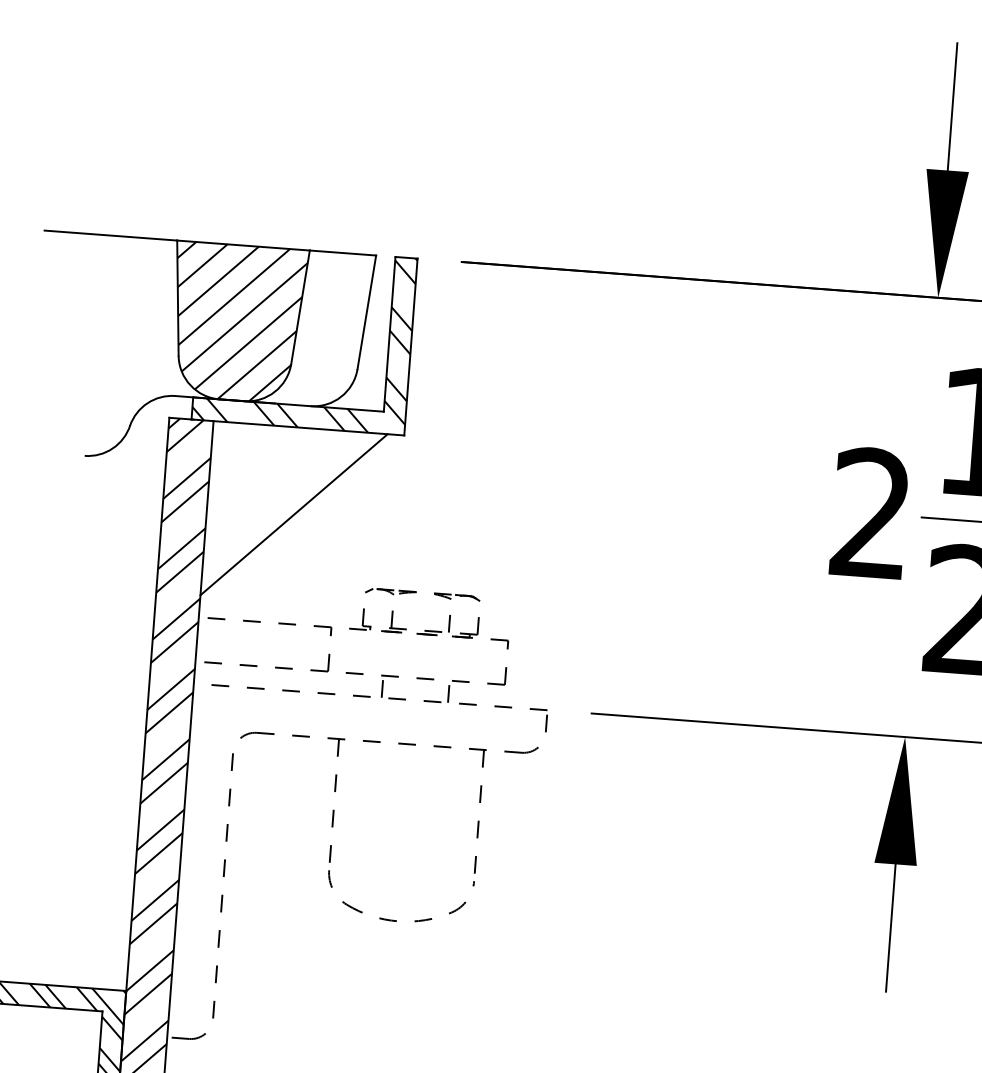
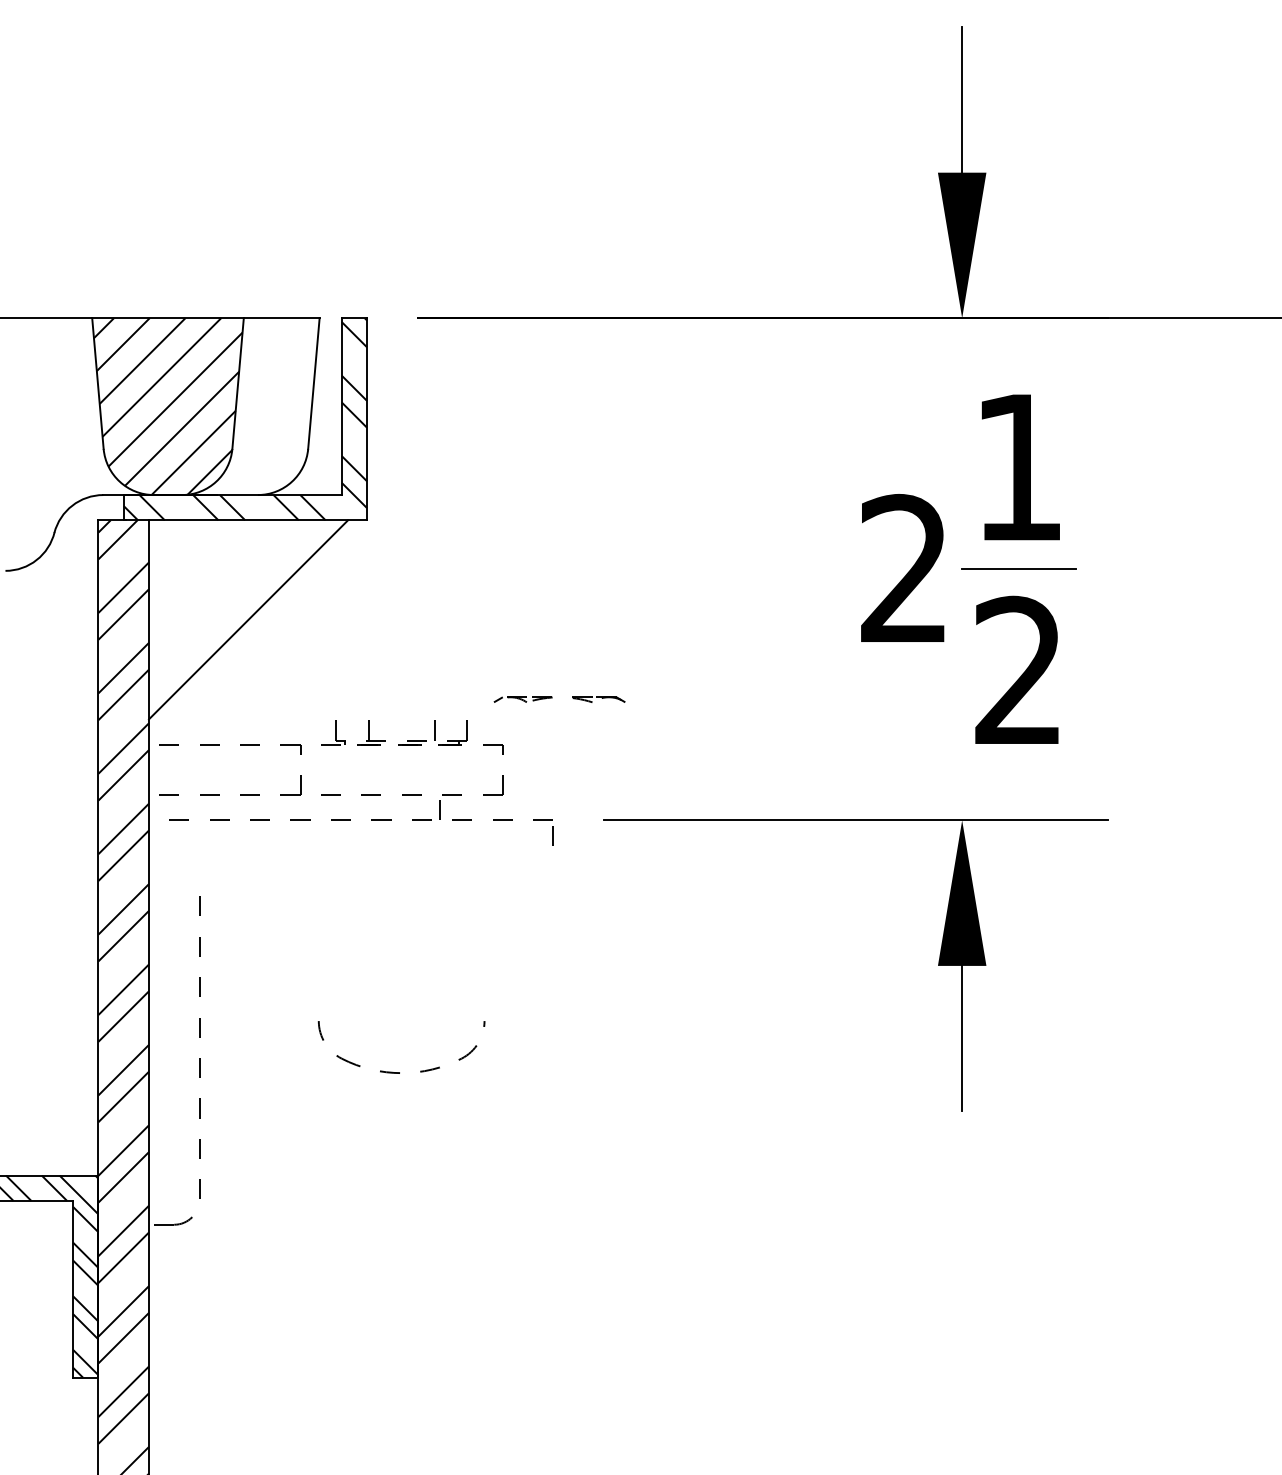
part: (416, 593) -> (552, 698), moved
line: (382, 686) -> (363, 807), removed
part: (335, 792) -> (319, 931), removed

